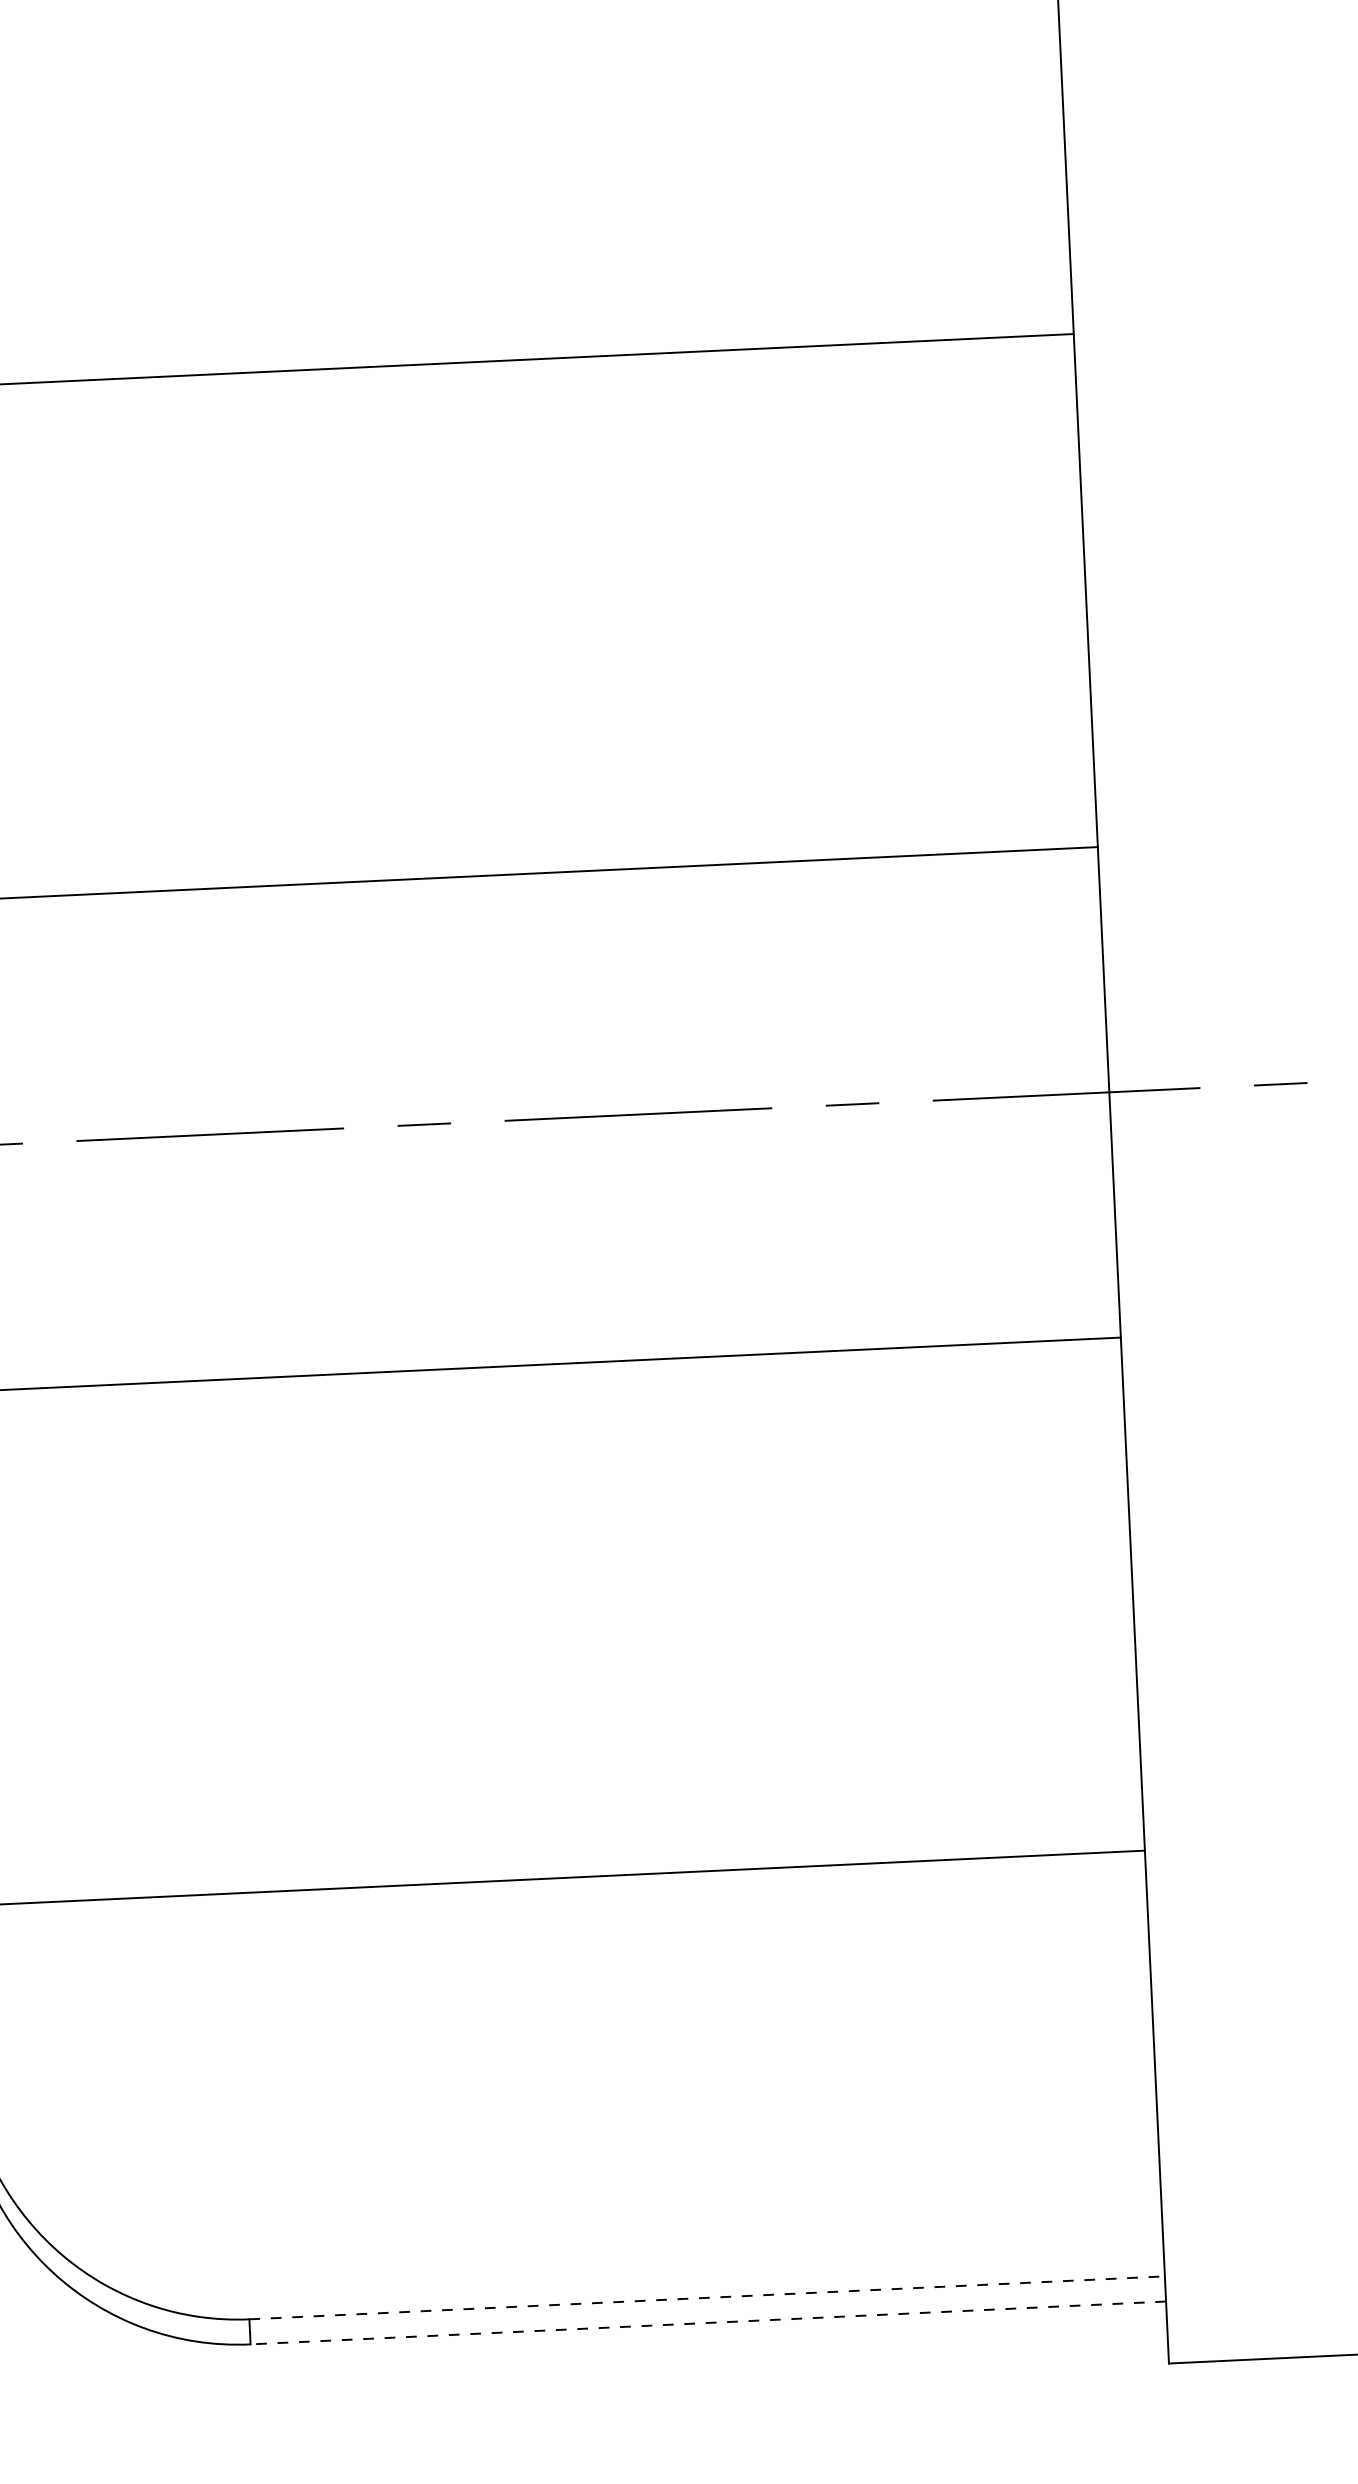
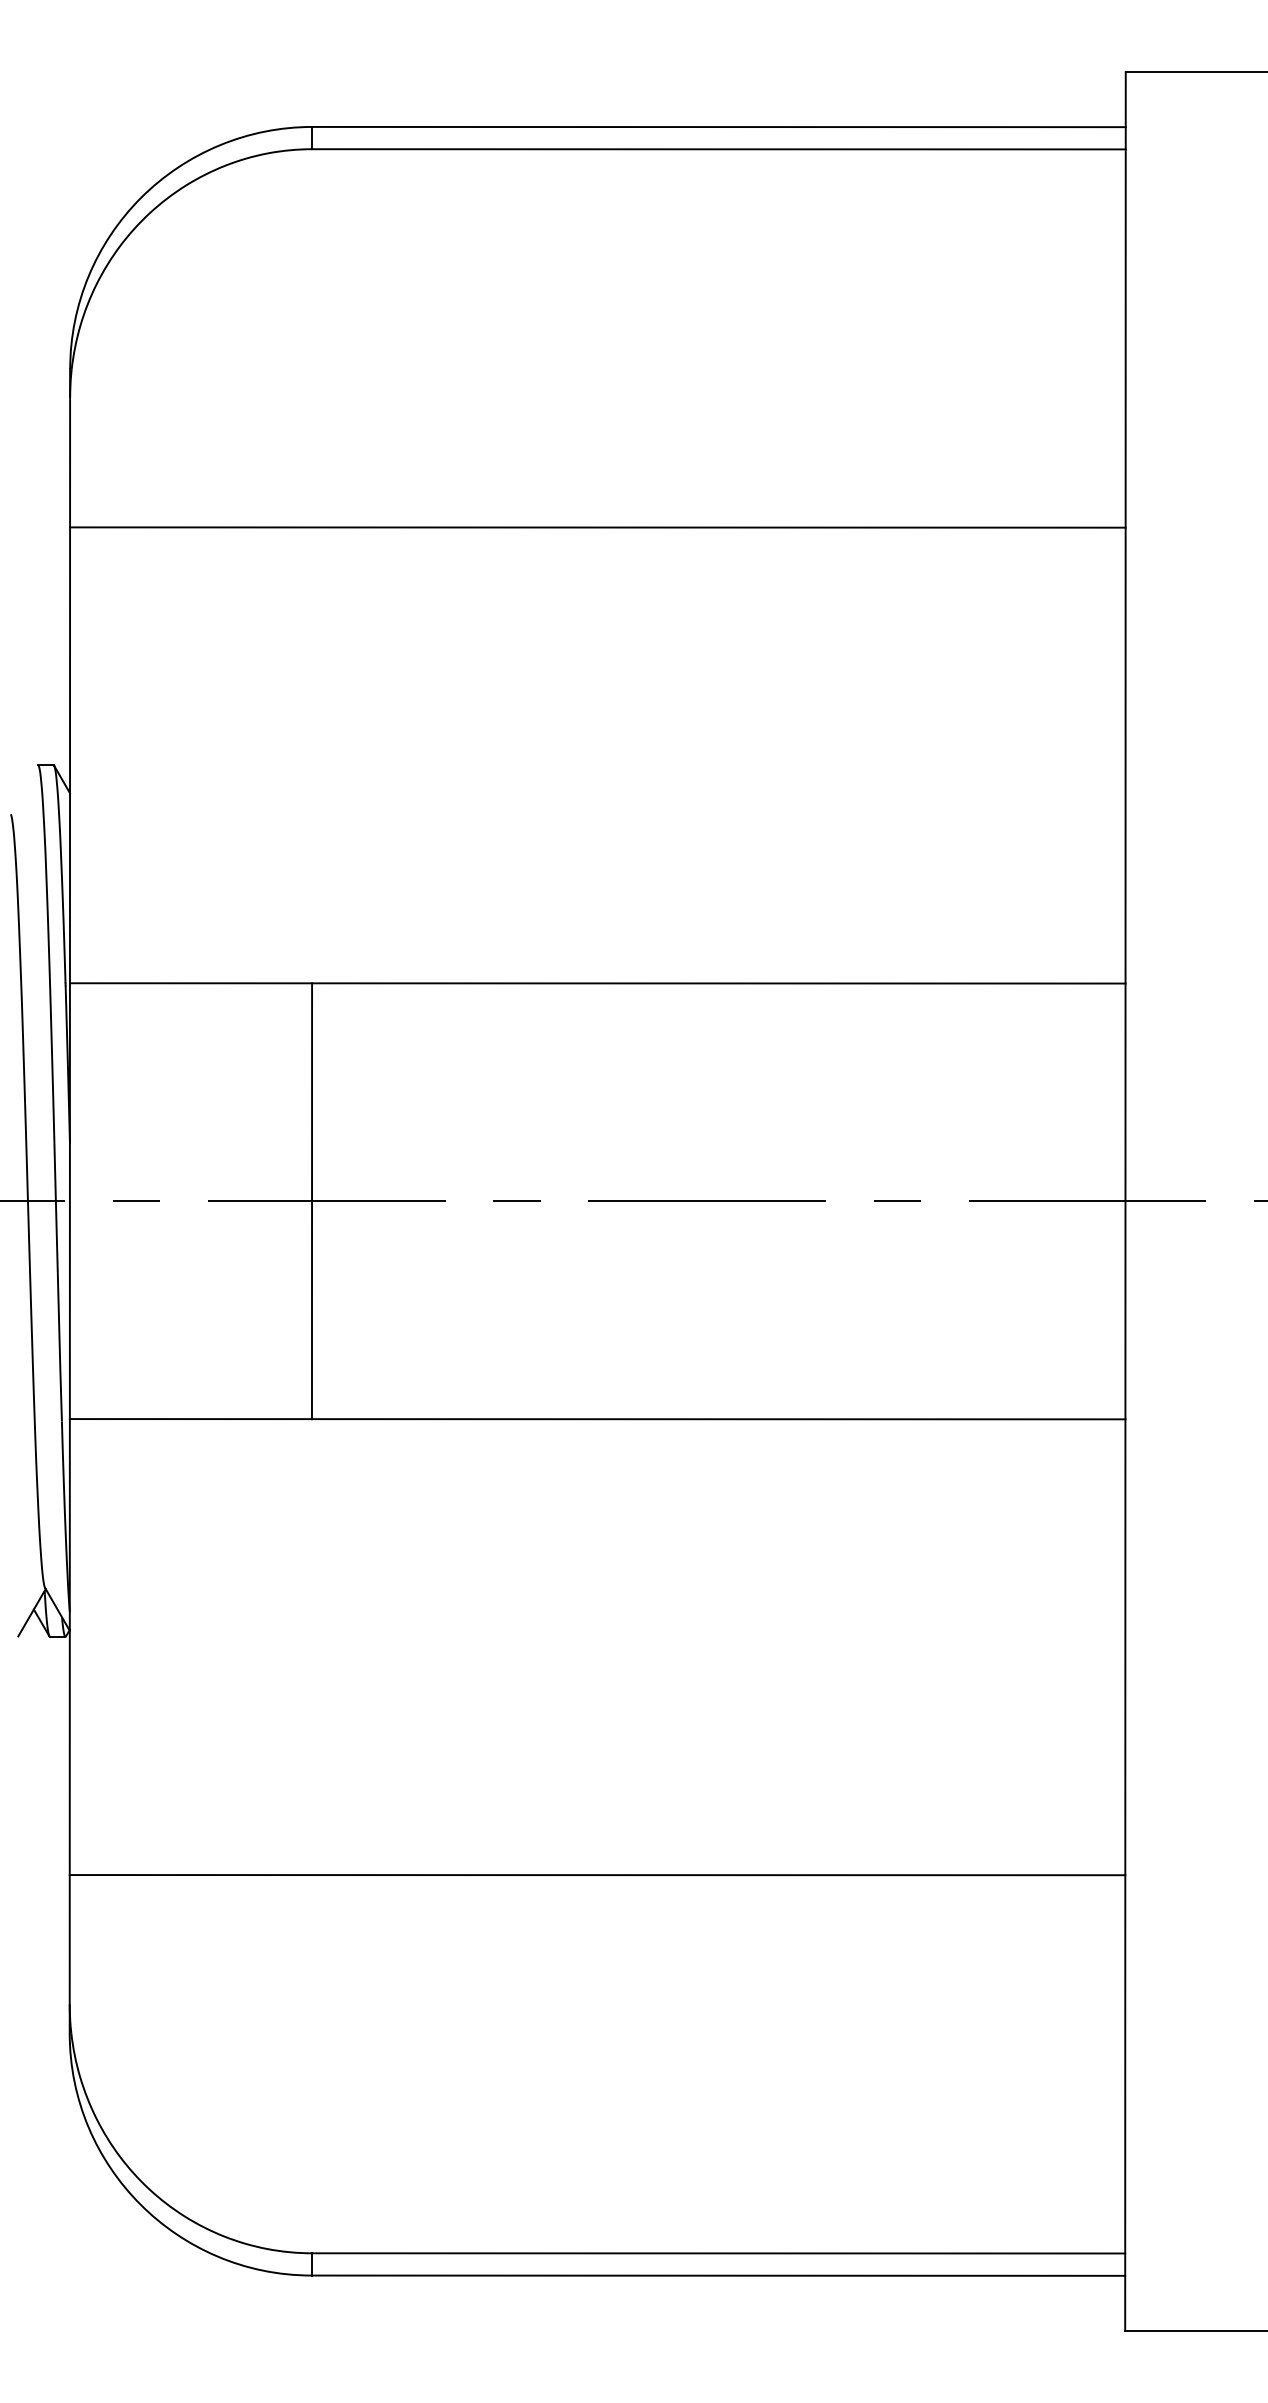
line: (193, 1135) -> (311, 1201), added
line: (707, 2297) -> (718, 2253), dashed -> solid
line: (708, 2322) -> (718, 2275), dashed -> solid

